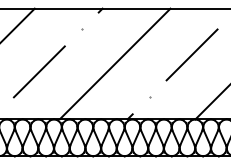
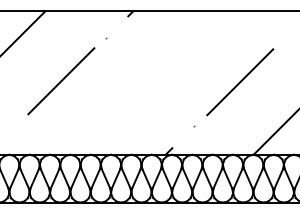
line: (192, 55) -> (240, 82), moved
line: (115, 63) -> (149, 82), removed
line: (39, 72) -> (61, 81), moved

